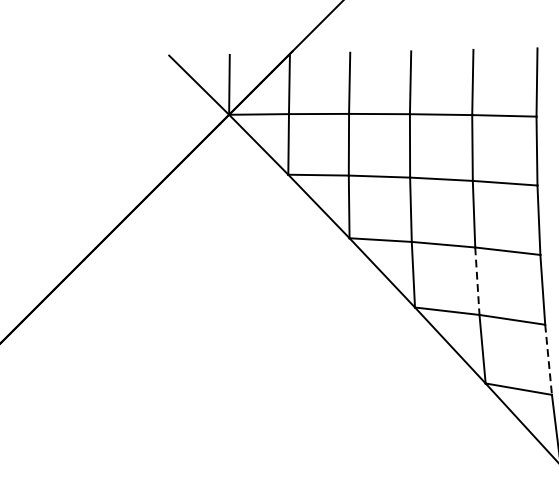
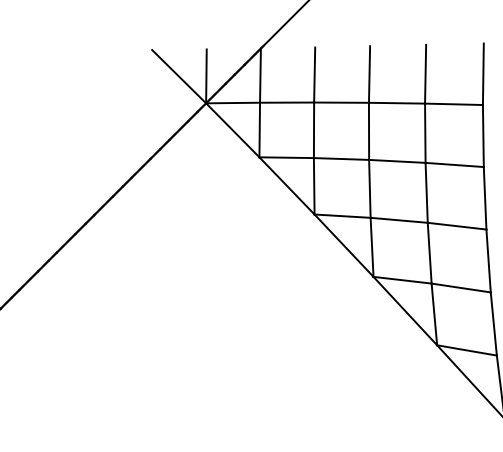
line: (477, 281) -> (429, 253), dashed -> solid
line: (548, 360) -> (493, 324), dashed -> solid

